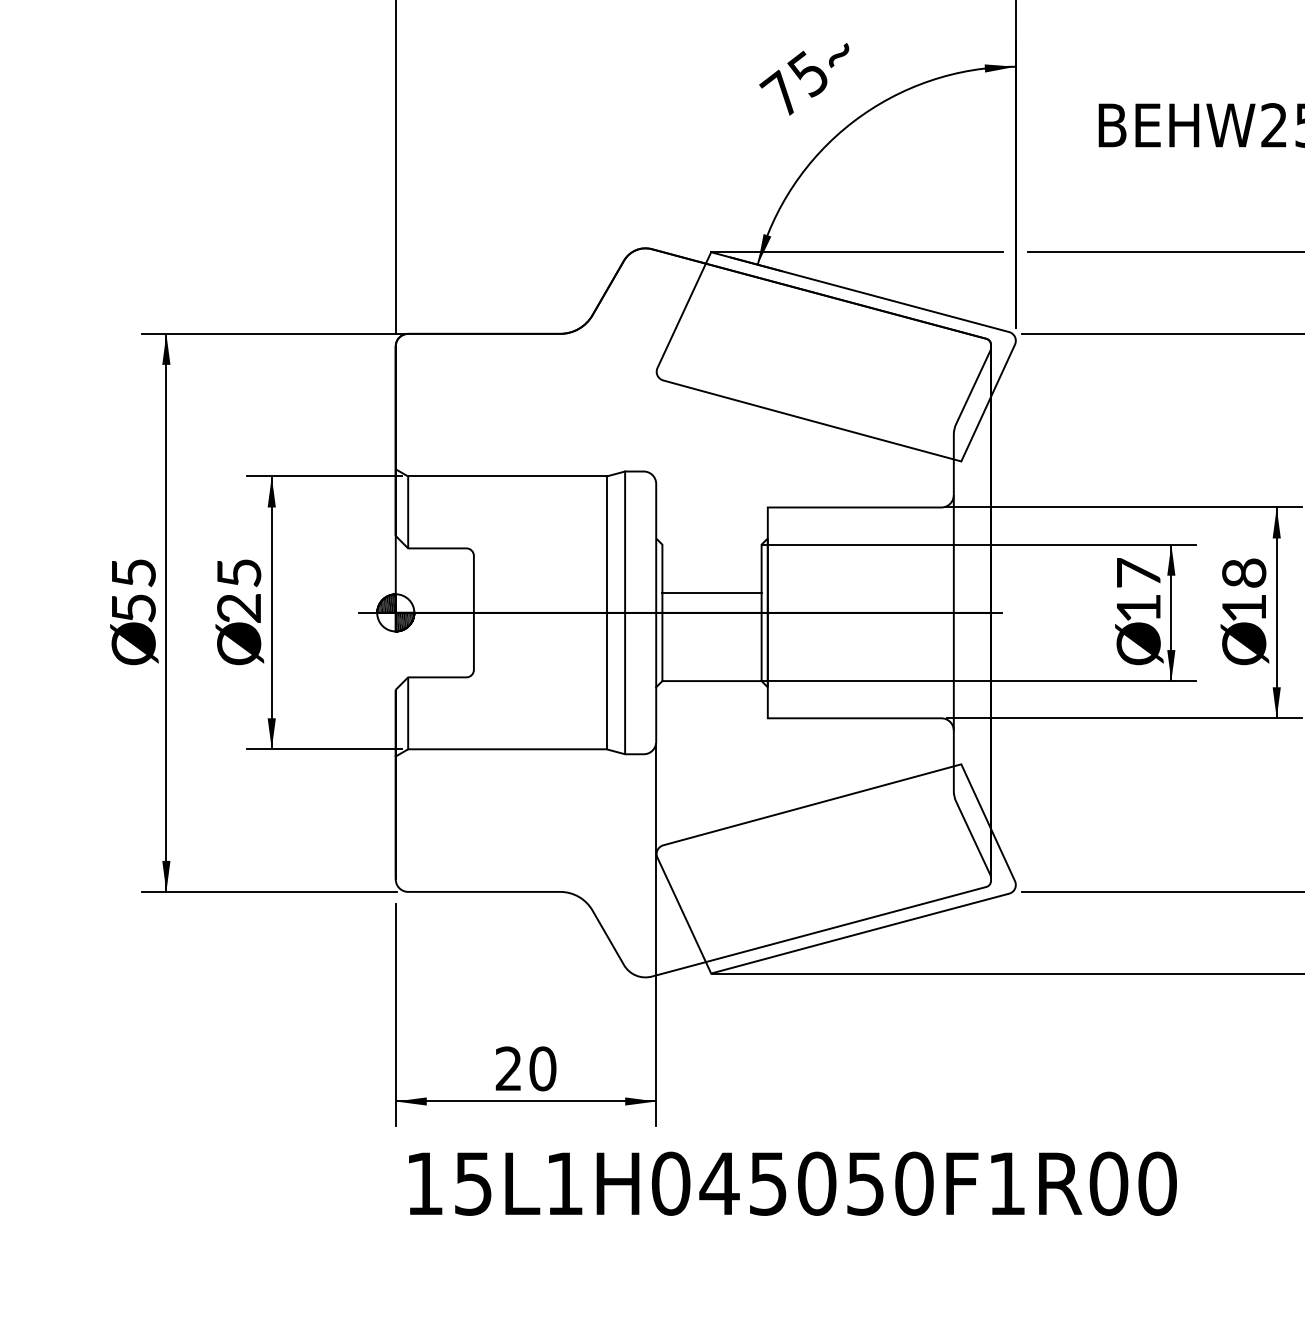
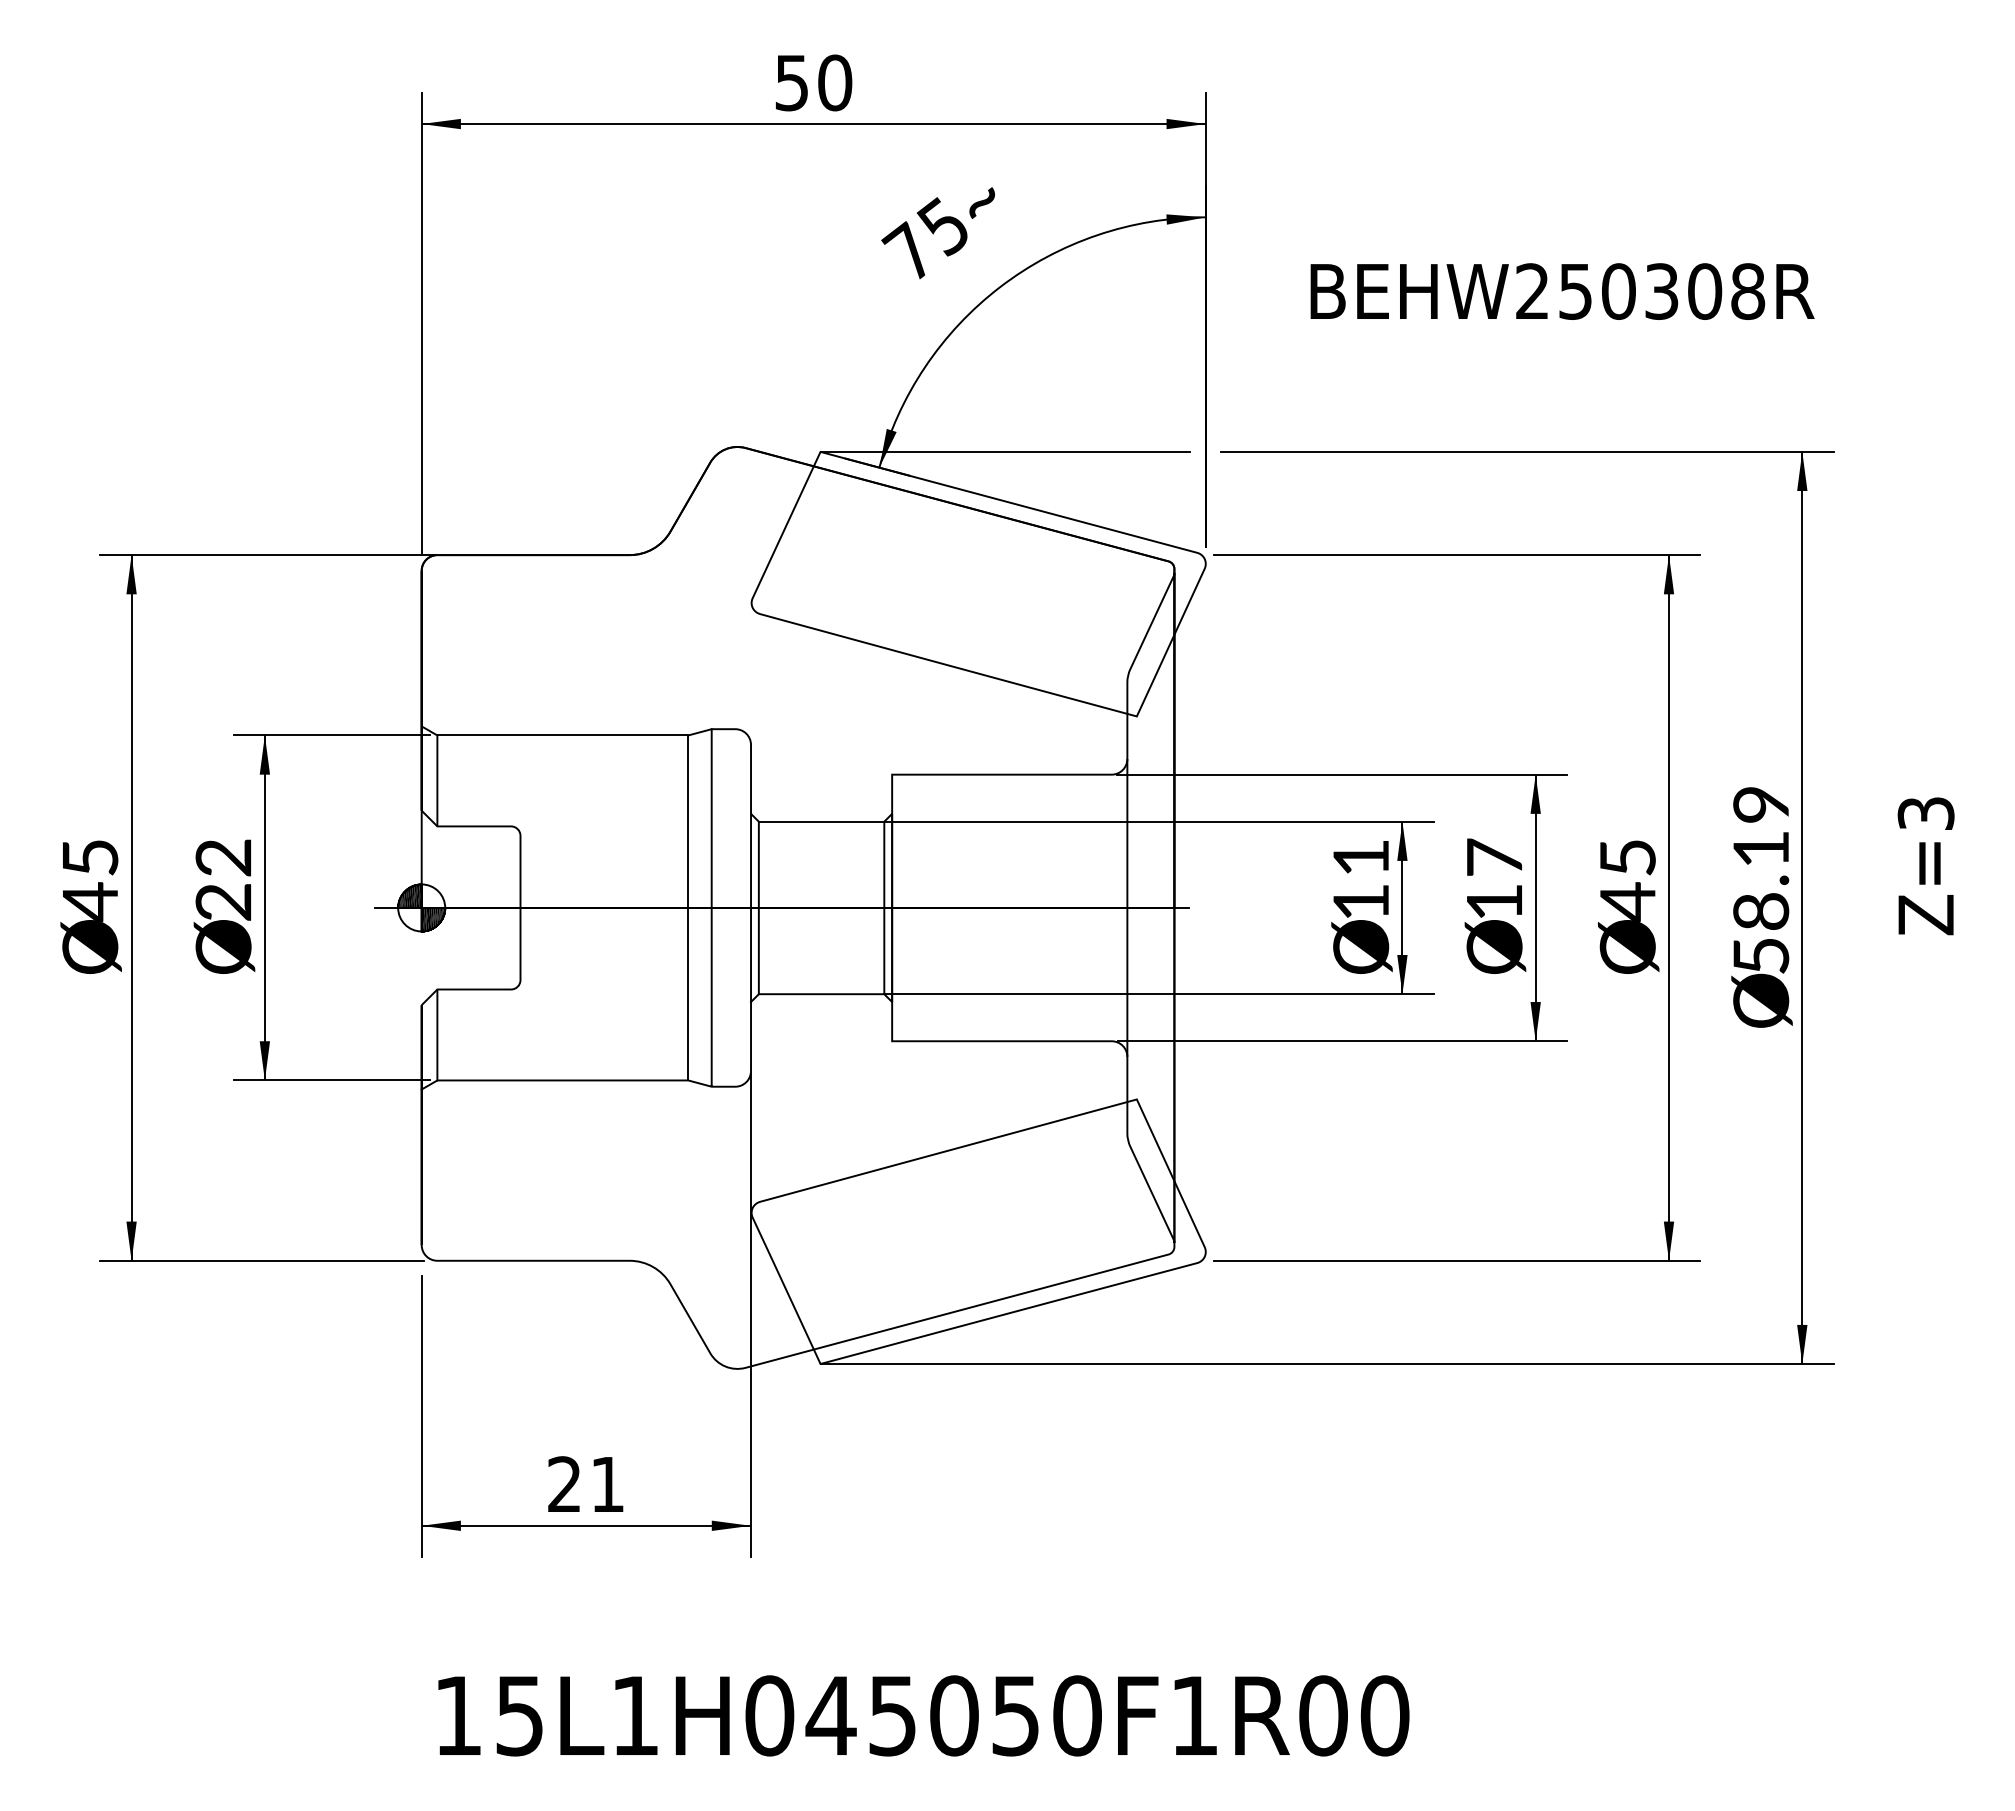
text: (239, 572) -> (223, 857), 25 -> 22
text: (1138, 572) -> (1360, 856), 17 -> 11
text: (1244, 572) -> (1494, 857), 18 -> 17
line: (711, 592) -> (821, 821), moved
text: (133, 608) -> (90, 902), 55 -> 45
text: (542, 1068) -> (607, 1484), 20 -> 21
text: (792, 1183) -> (923, 1715), moved

